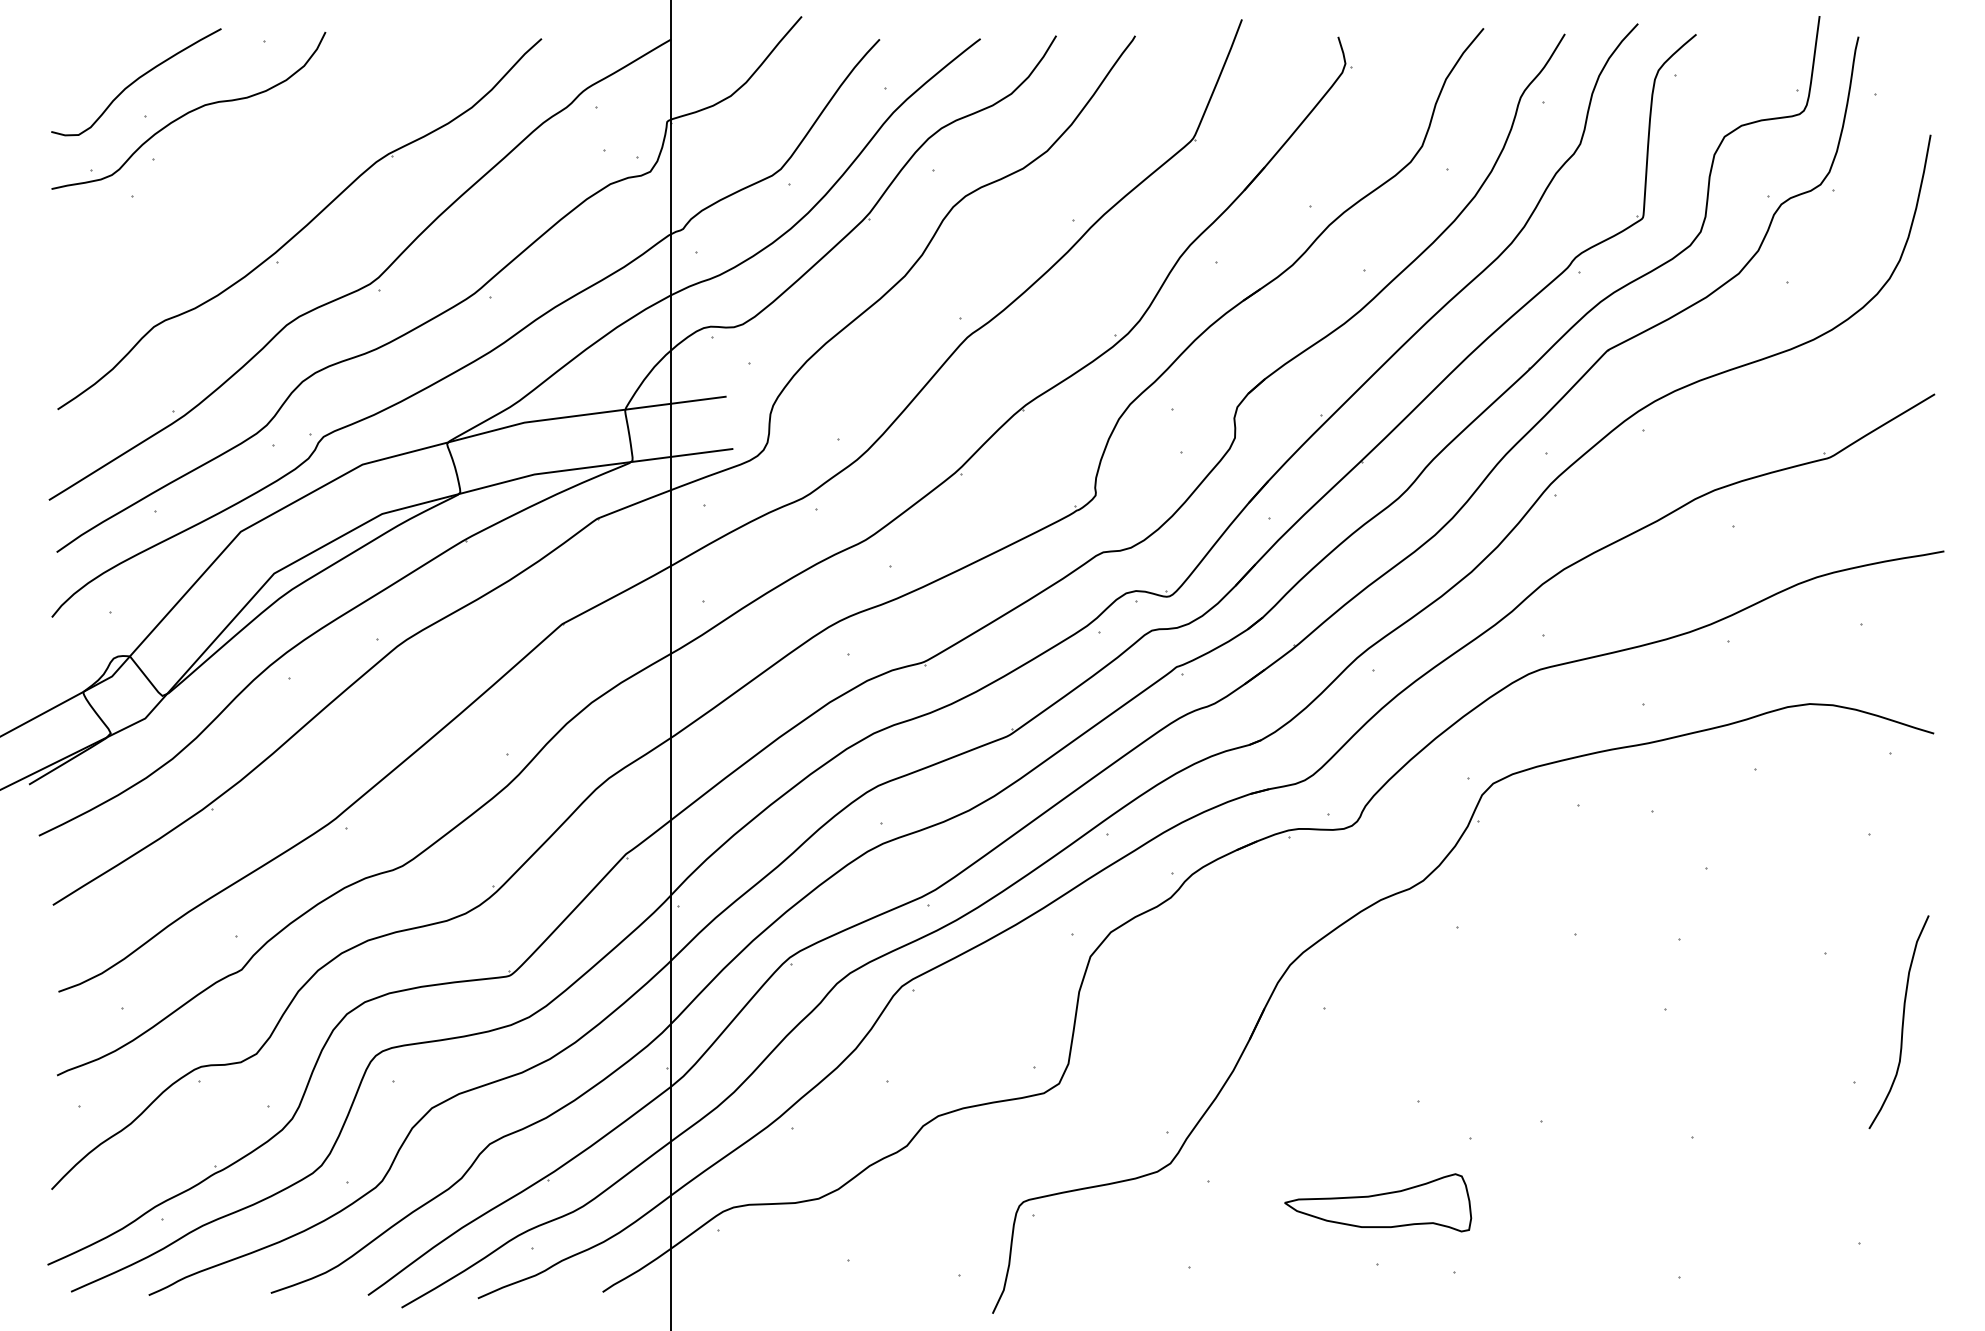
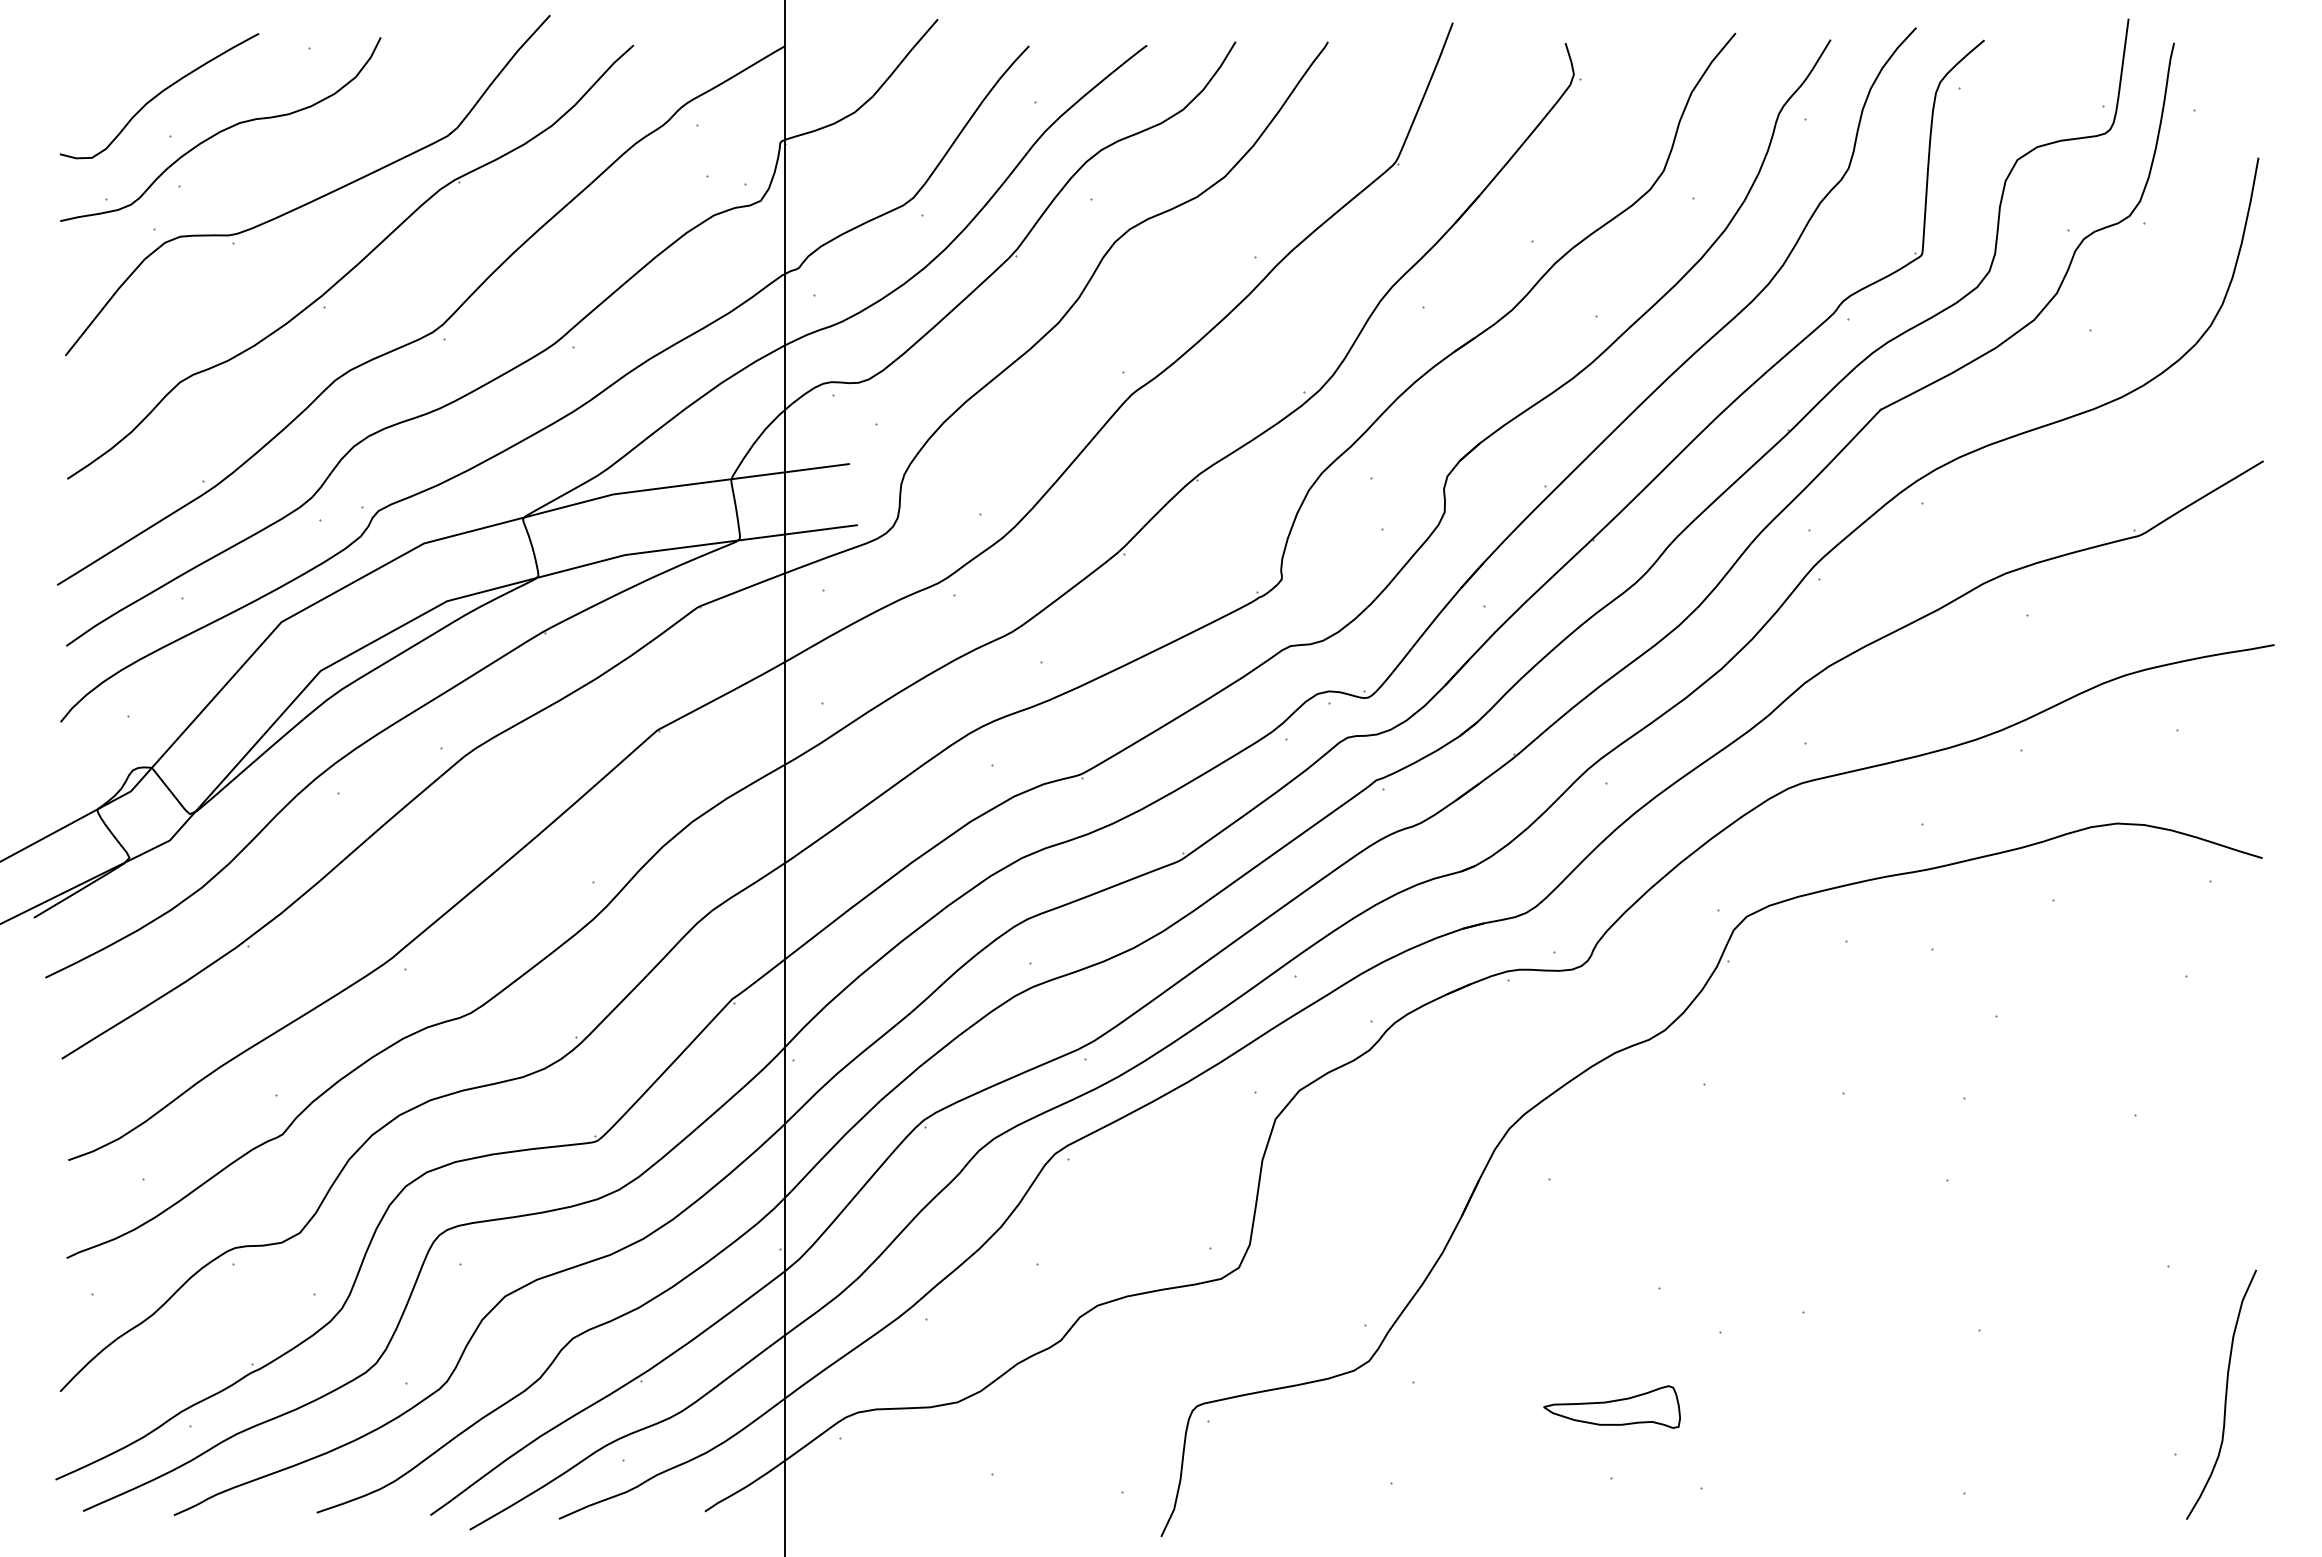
part: (268, 170) -> (313, 199), added
curve: (1902, 1021) -> (2225, 1394), moved
part: (1377, 1202) -> (1611, 1406), size x0.62

